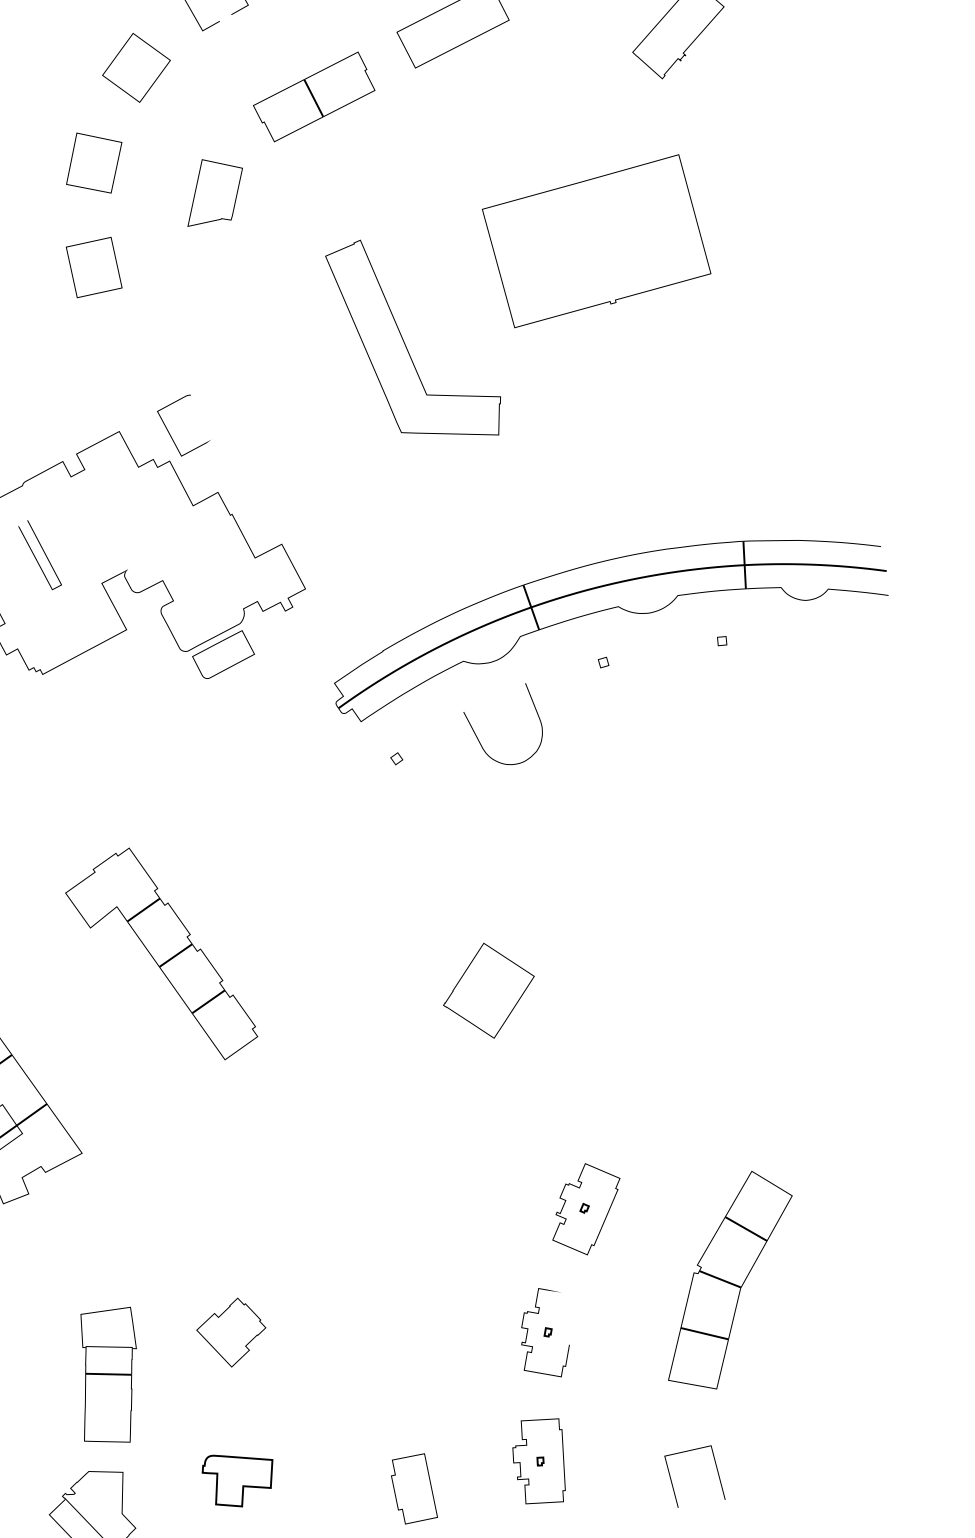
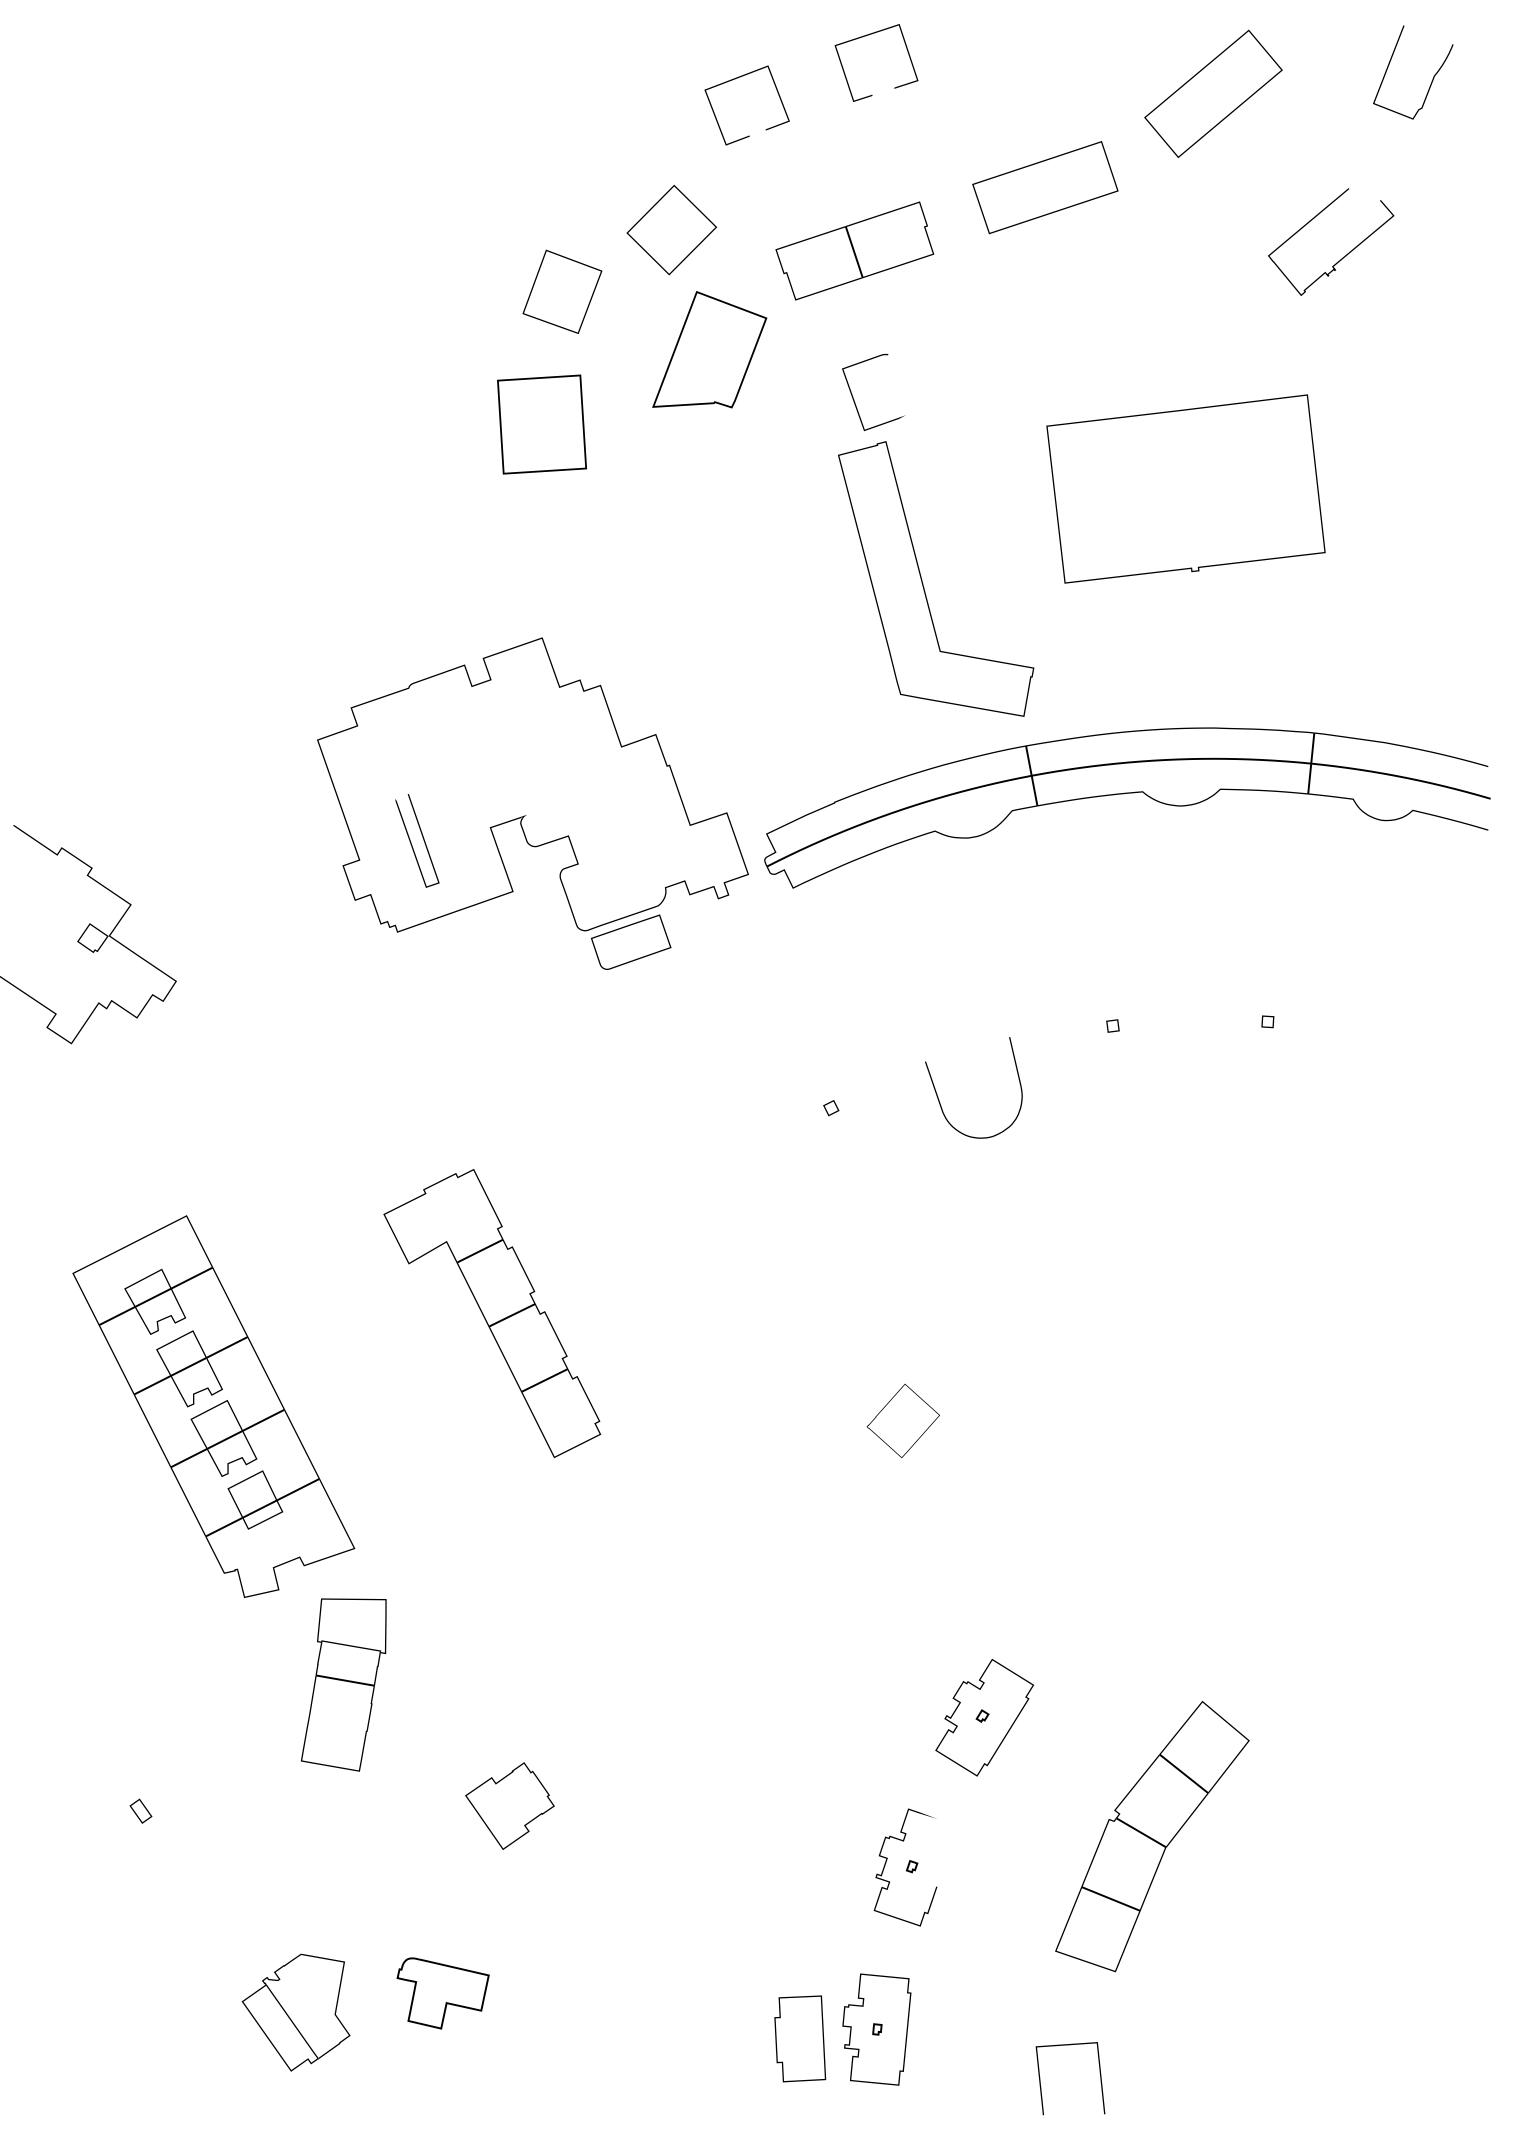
part: (136, 68) -> (671, 230), moved
part: (213, 190) -> (709, 349), size x1.4
part: (94, 267) -> (542, 424), size x1.4
part: (170, 433) -> (854, 399), moved
part: (40, 554) -> (417, 840), moved
part: (604, 610) -> (1124, 794), moved
part: (489, 990) -> (903, 1420), size x0.6
part: (107, 1377) -> (343, 1684), moved
part: (238, 1479) -> (442, 1993), moved
part: (413, 1488) -> (800, 2038), moved

